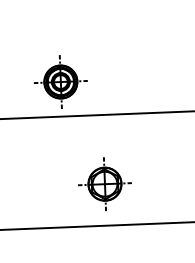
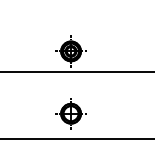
part: (104, 183) -> (70, 113), moved

